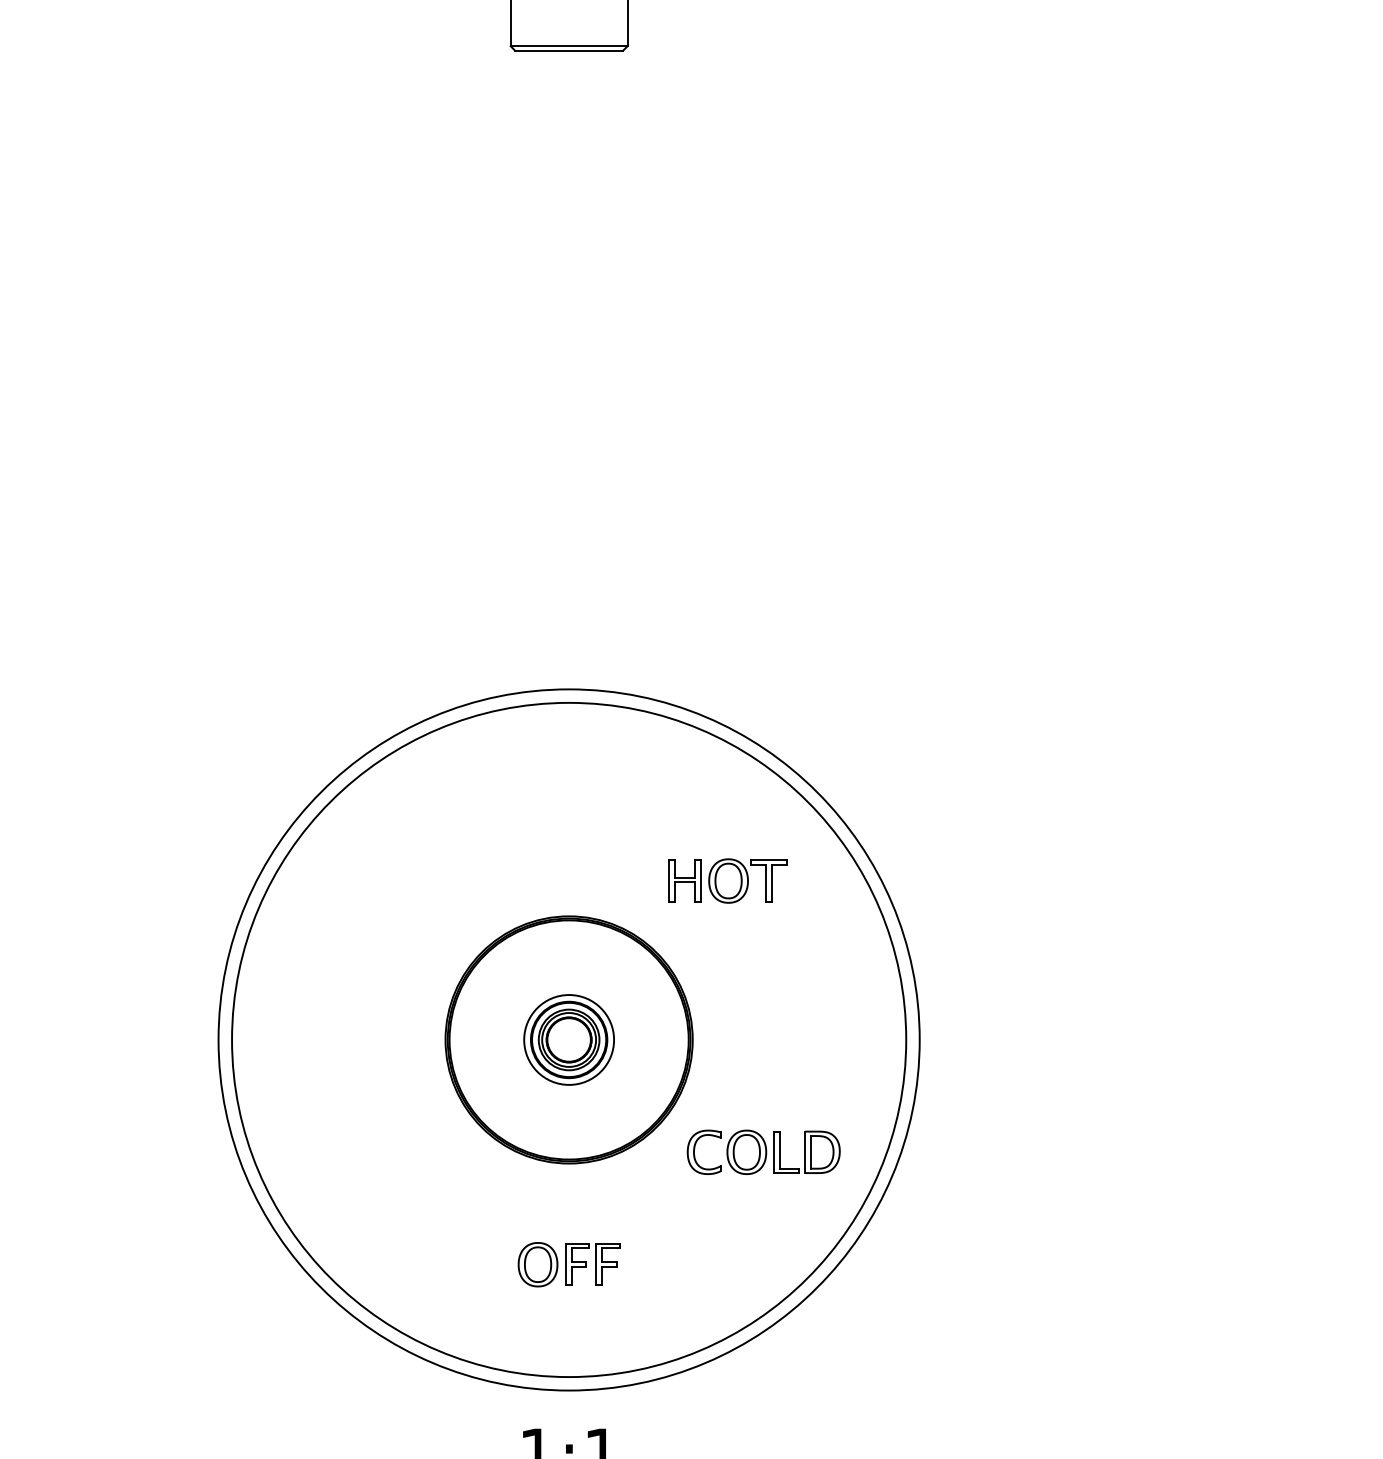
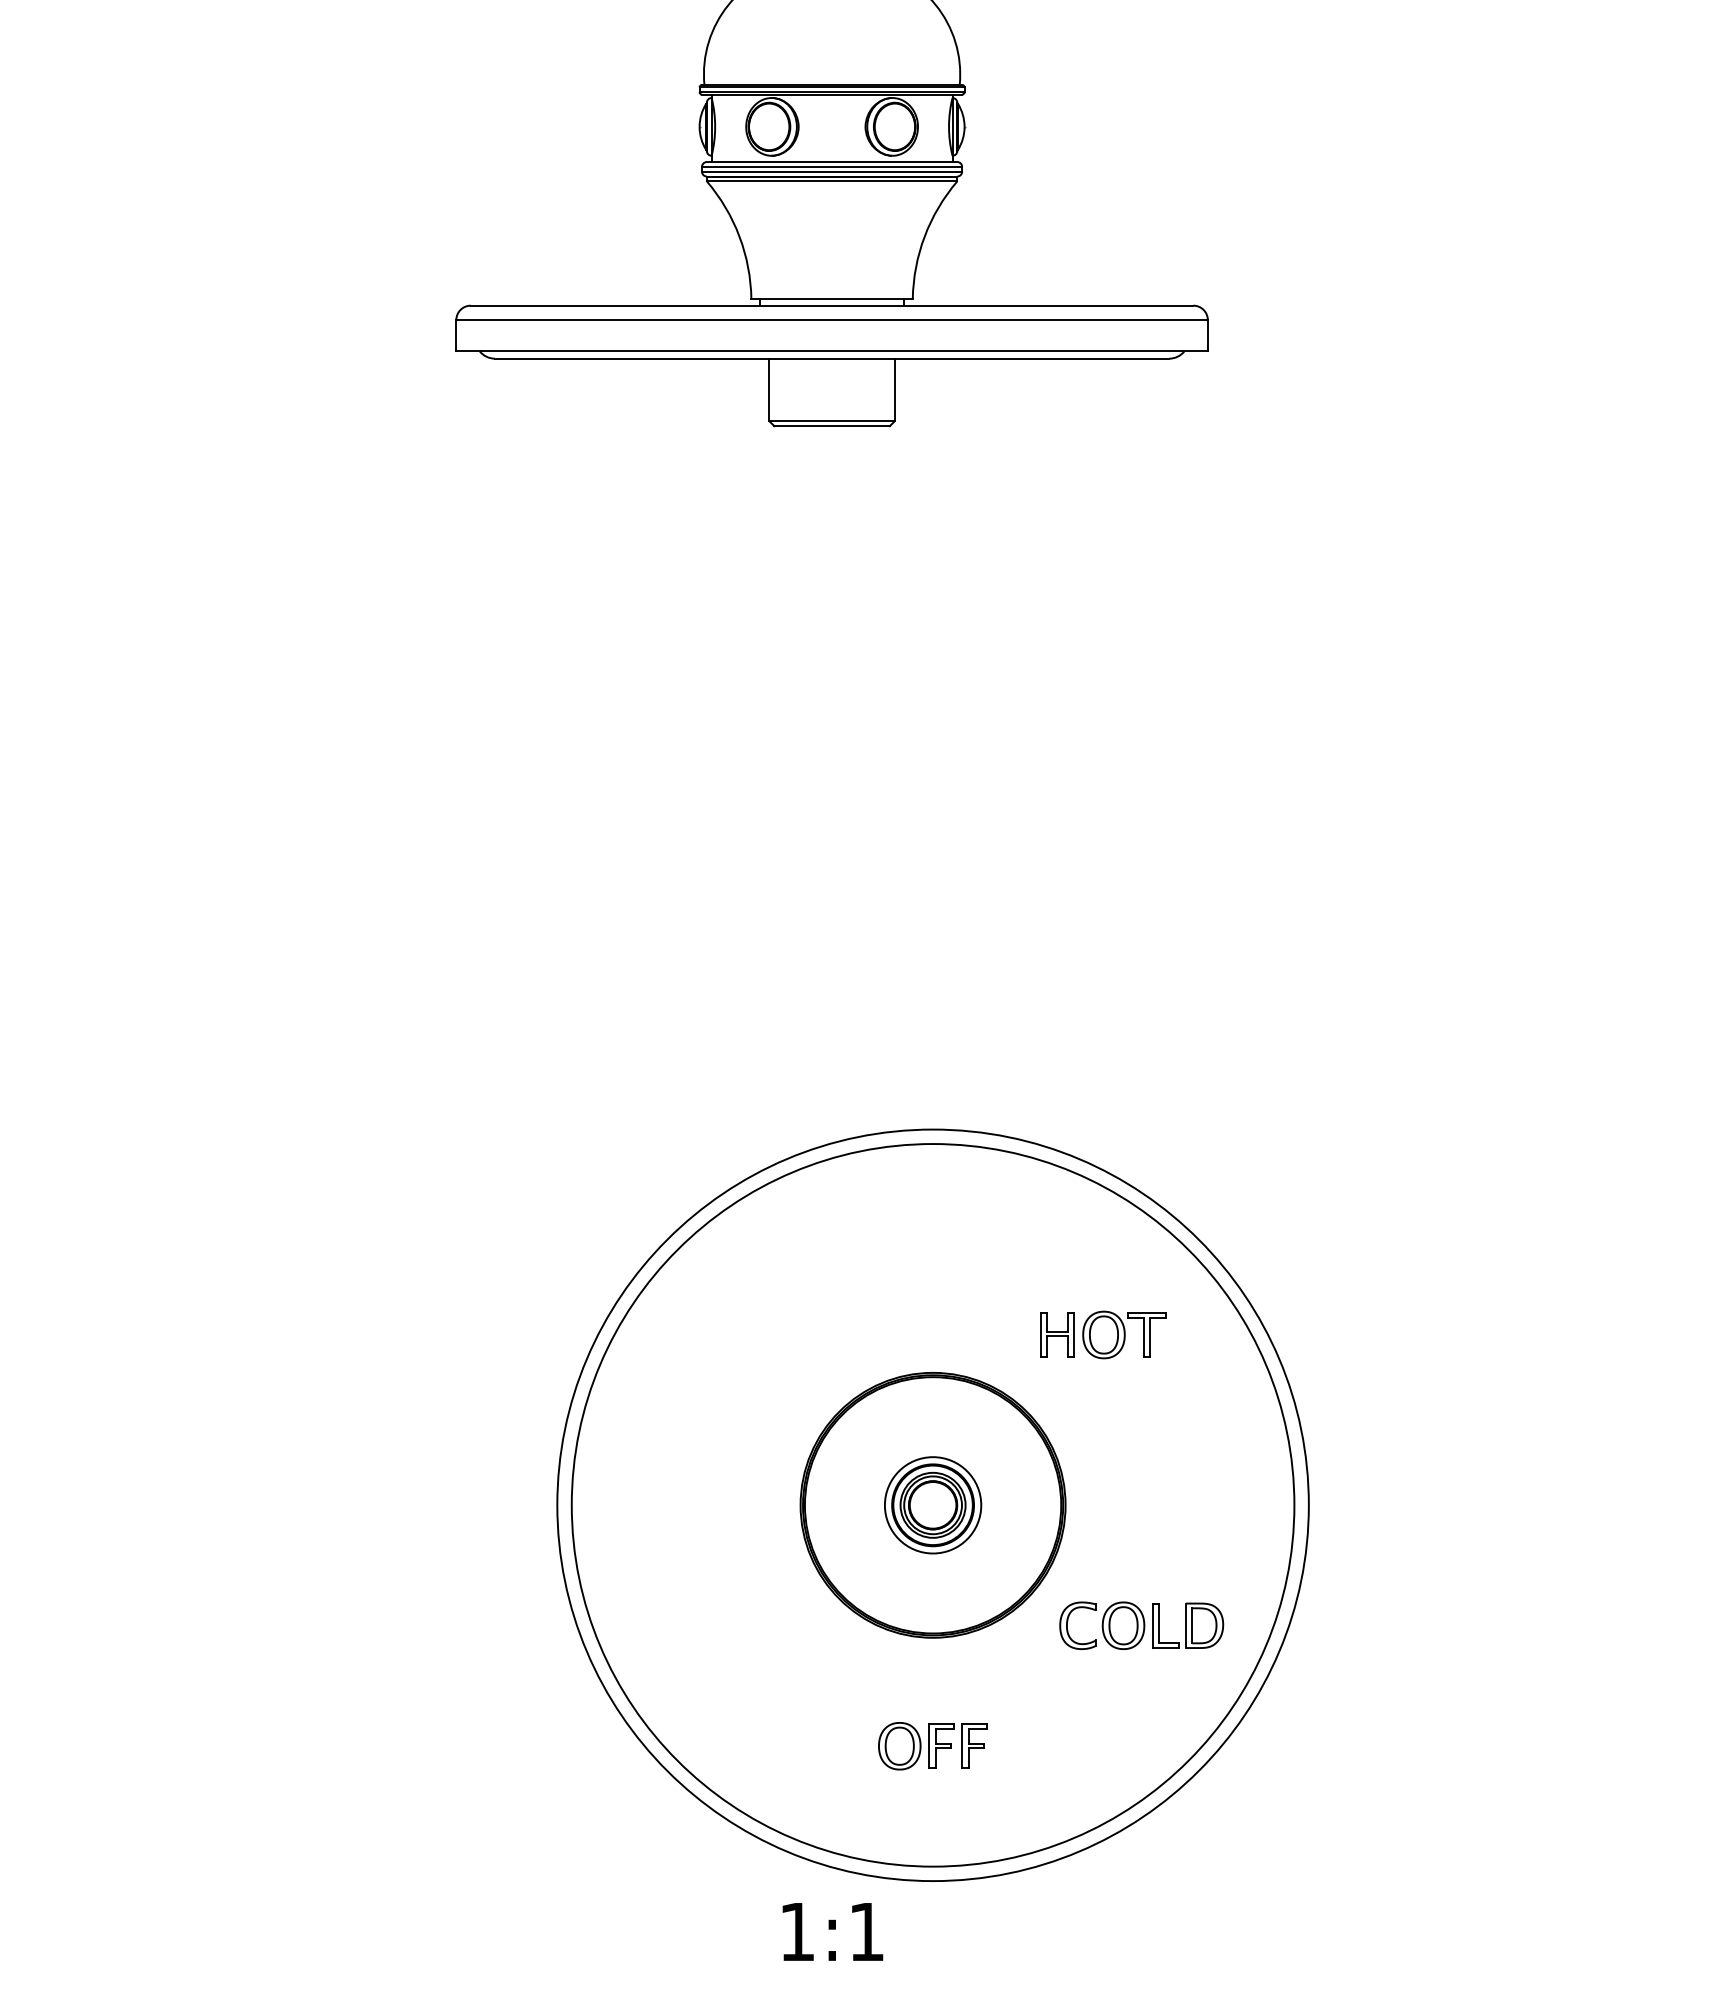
part: (568, 1039) -> (932, 1504), moved

